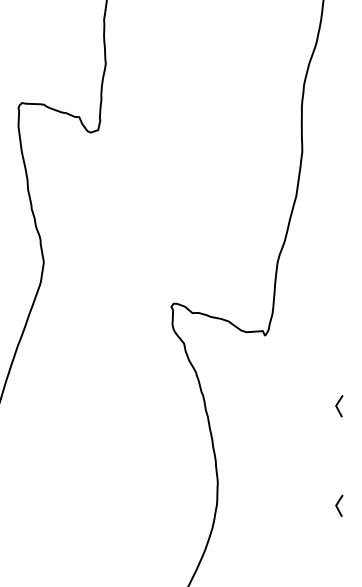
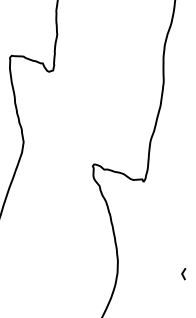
line: (338, 406) -> (183, 220), removed

